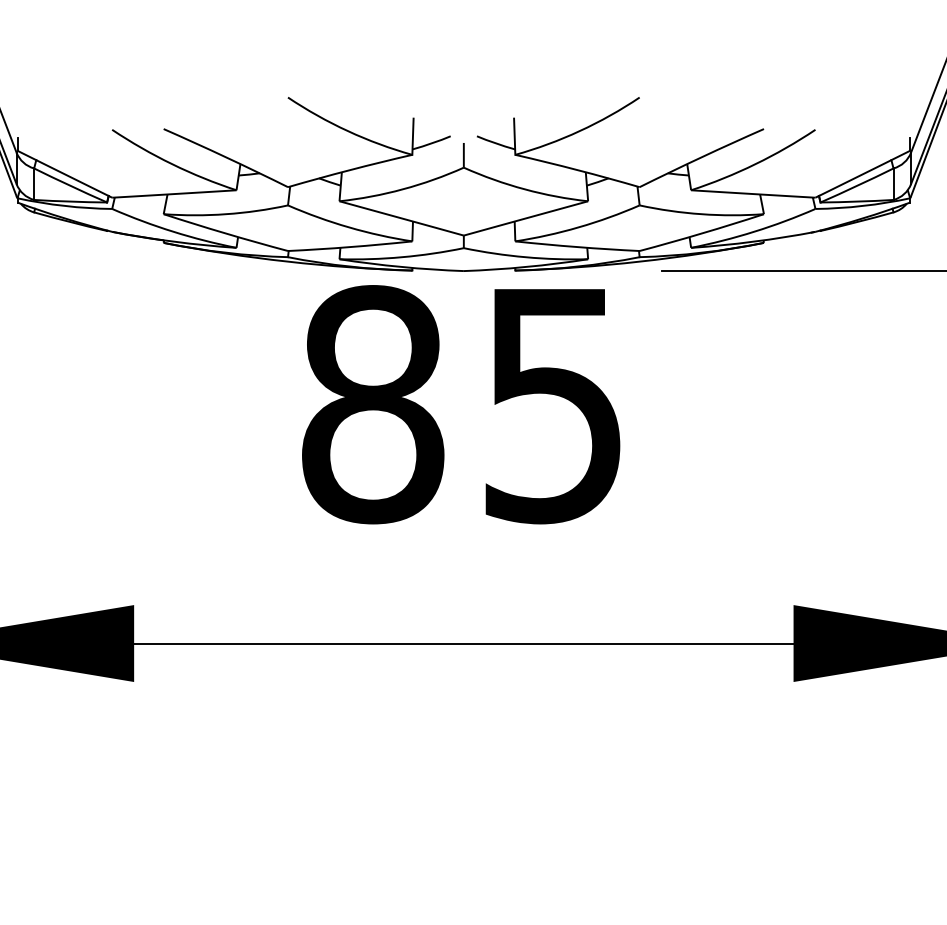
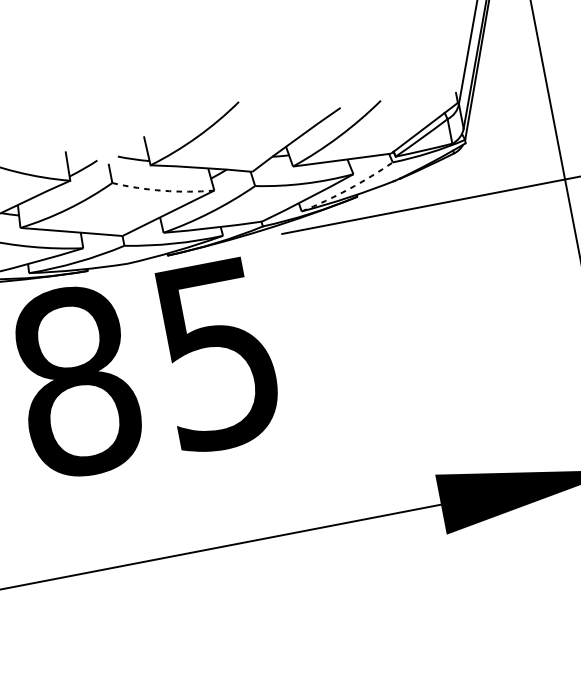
arc: (524, 189) -> (162, 190), solid -> dashed
arc: (754, 231) -> (348, 189), solid -> dashed

